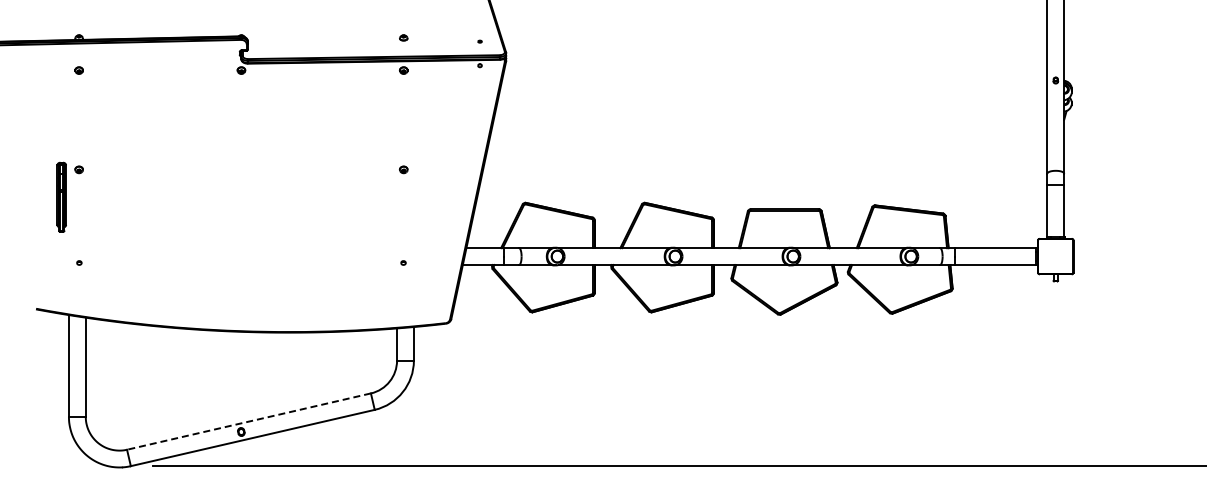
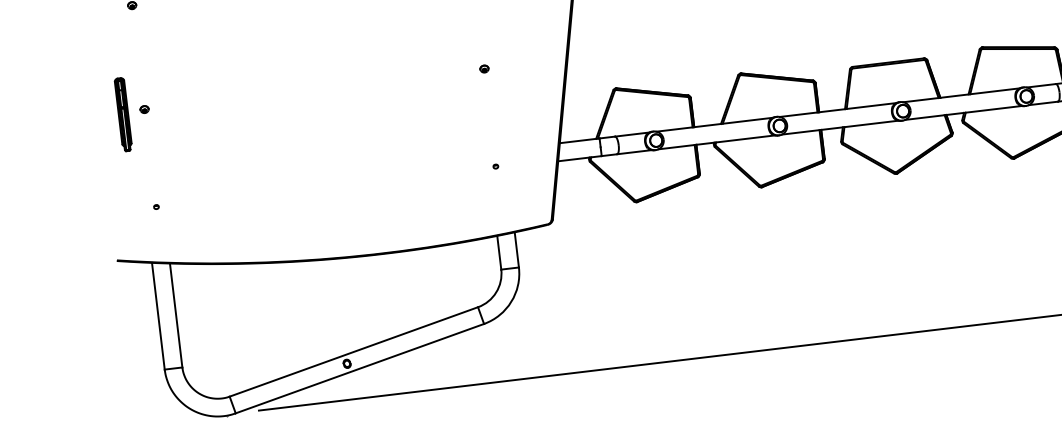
part: (61, 196) -> (123, 113), moved
line: (248, 421) -> (353, 351), dashed -> solid

